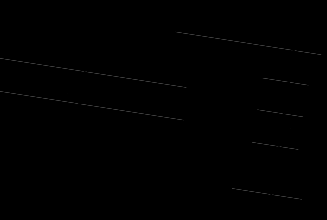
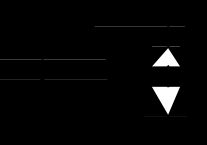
fill: (281, 97) -> (165, 56), removed
fill: (270, 169) -> (165, 101), removed

